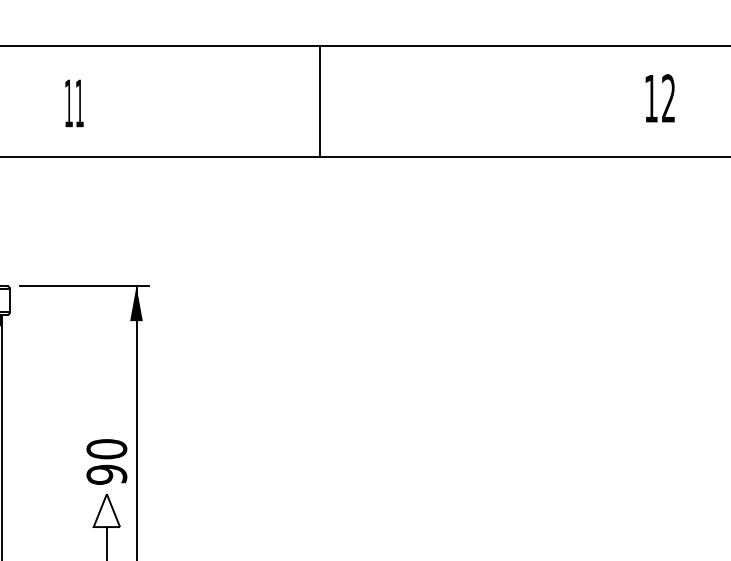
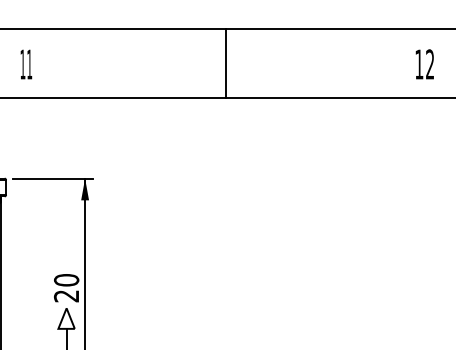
text: (659, 98) -> (424, 64), moved
line: (319, 100) -> (225, 62), moved
text: (74, 103) -> (26, 64), moved
text: (106, 475) -> (66, 296), 90 -> 20

